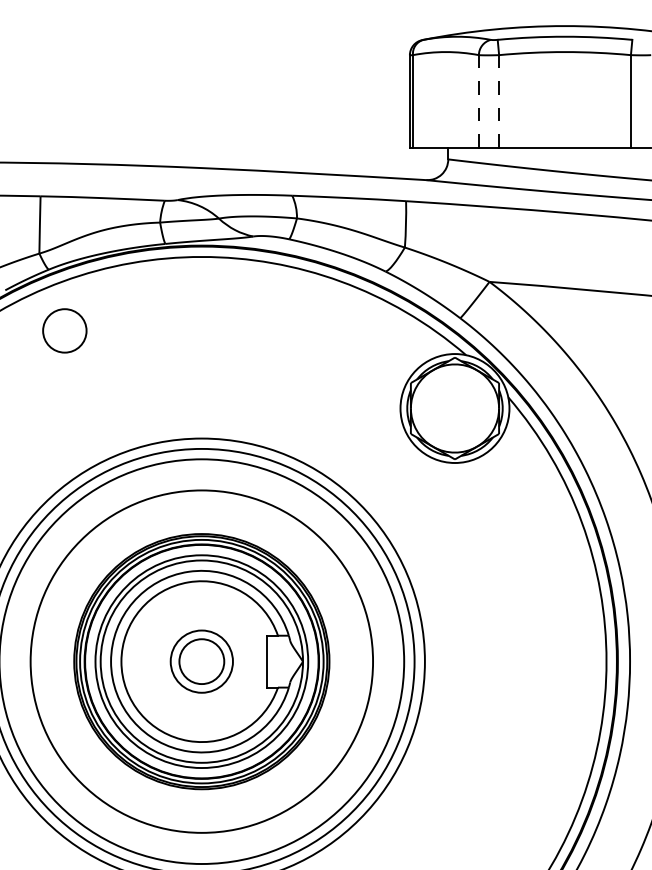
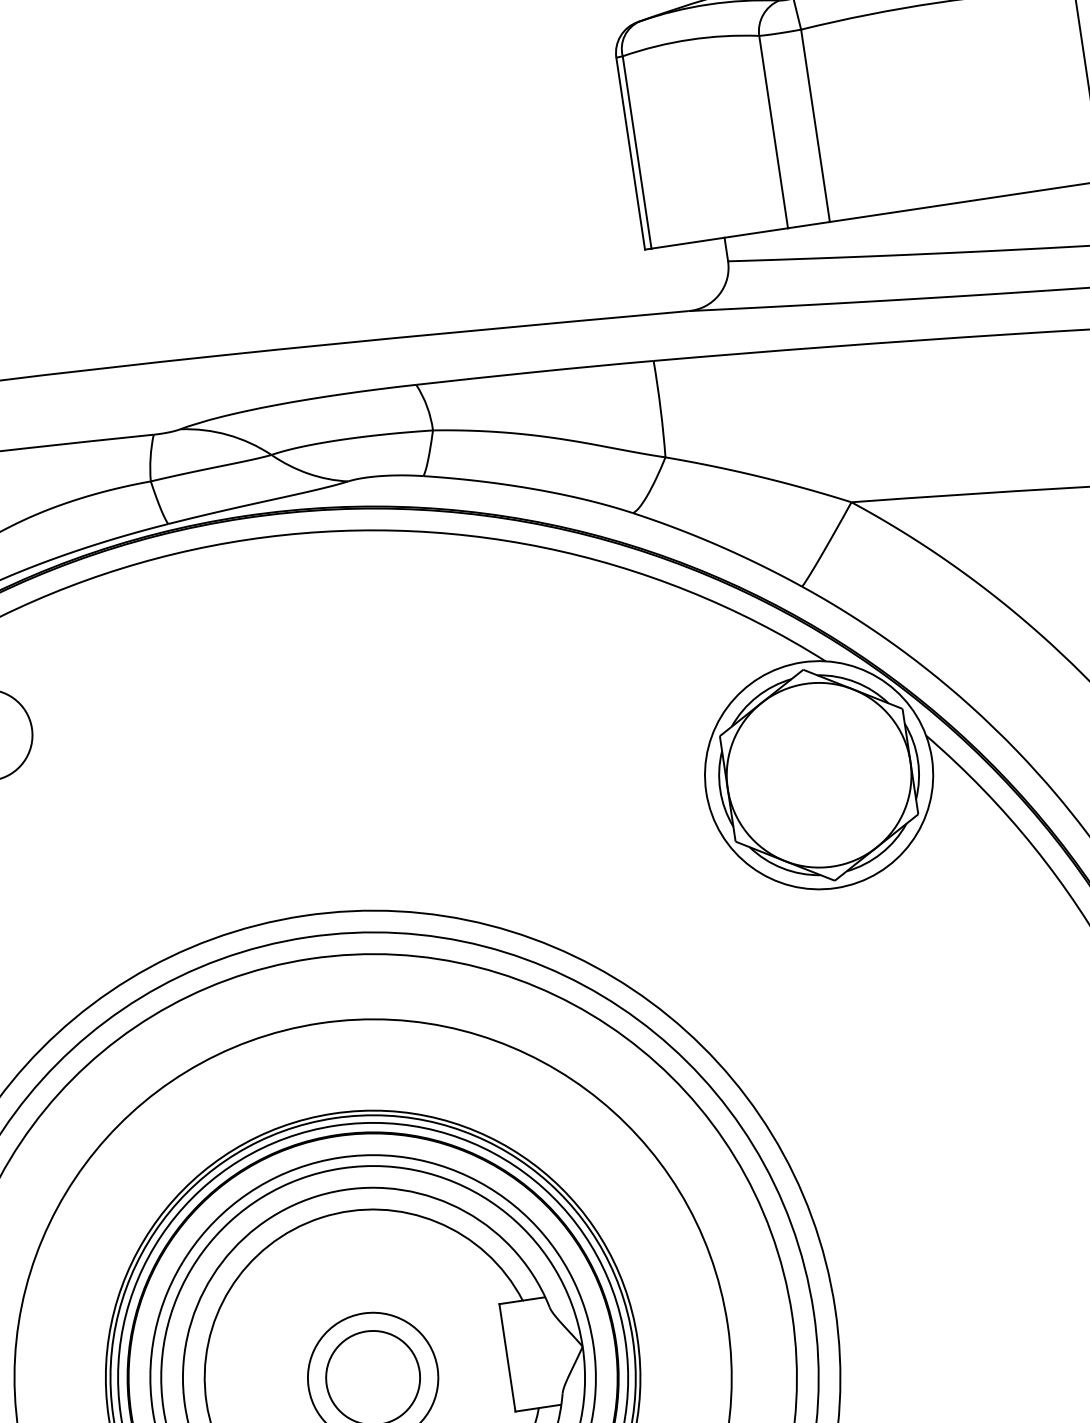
line: (478, 102) -> (773, 134), dashed -> solid
line: (499, 102) -> (816, 127), dashed -> solid

